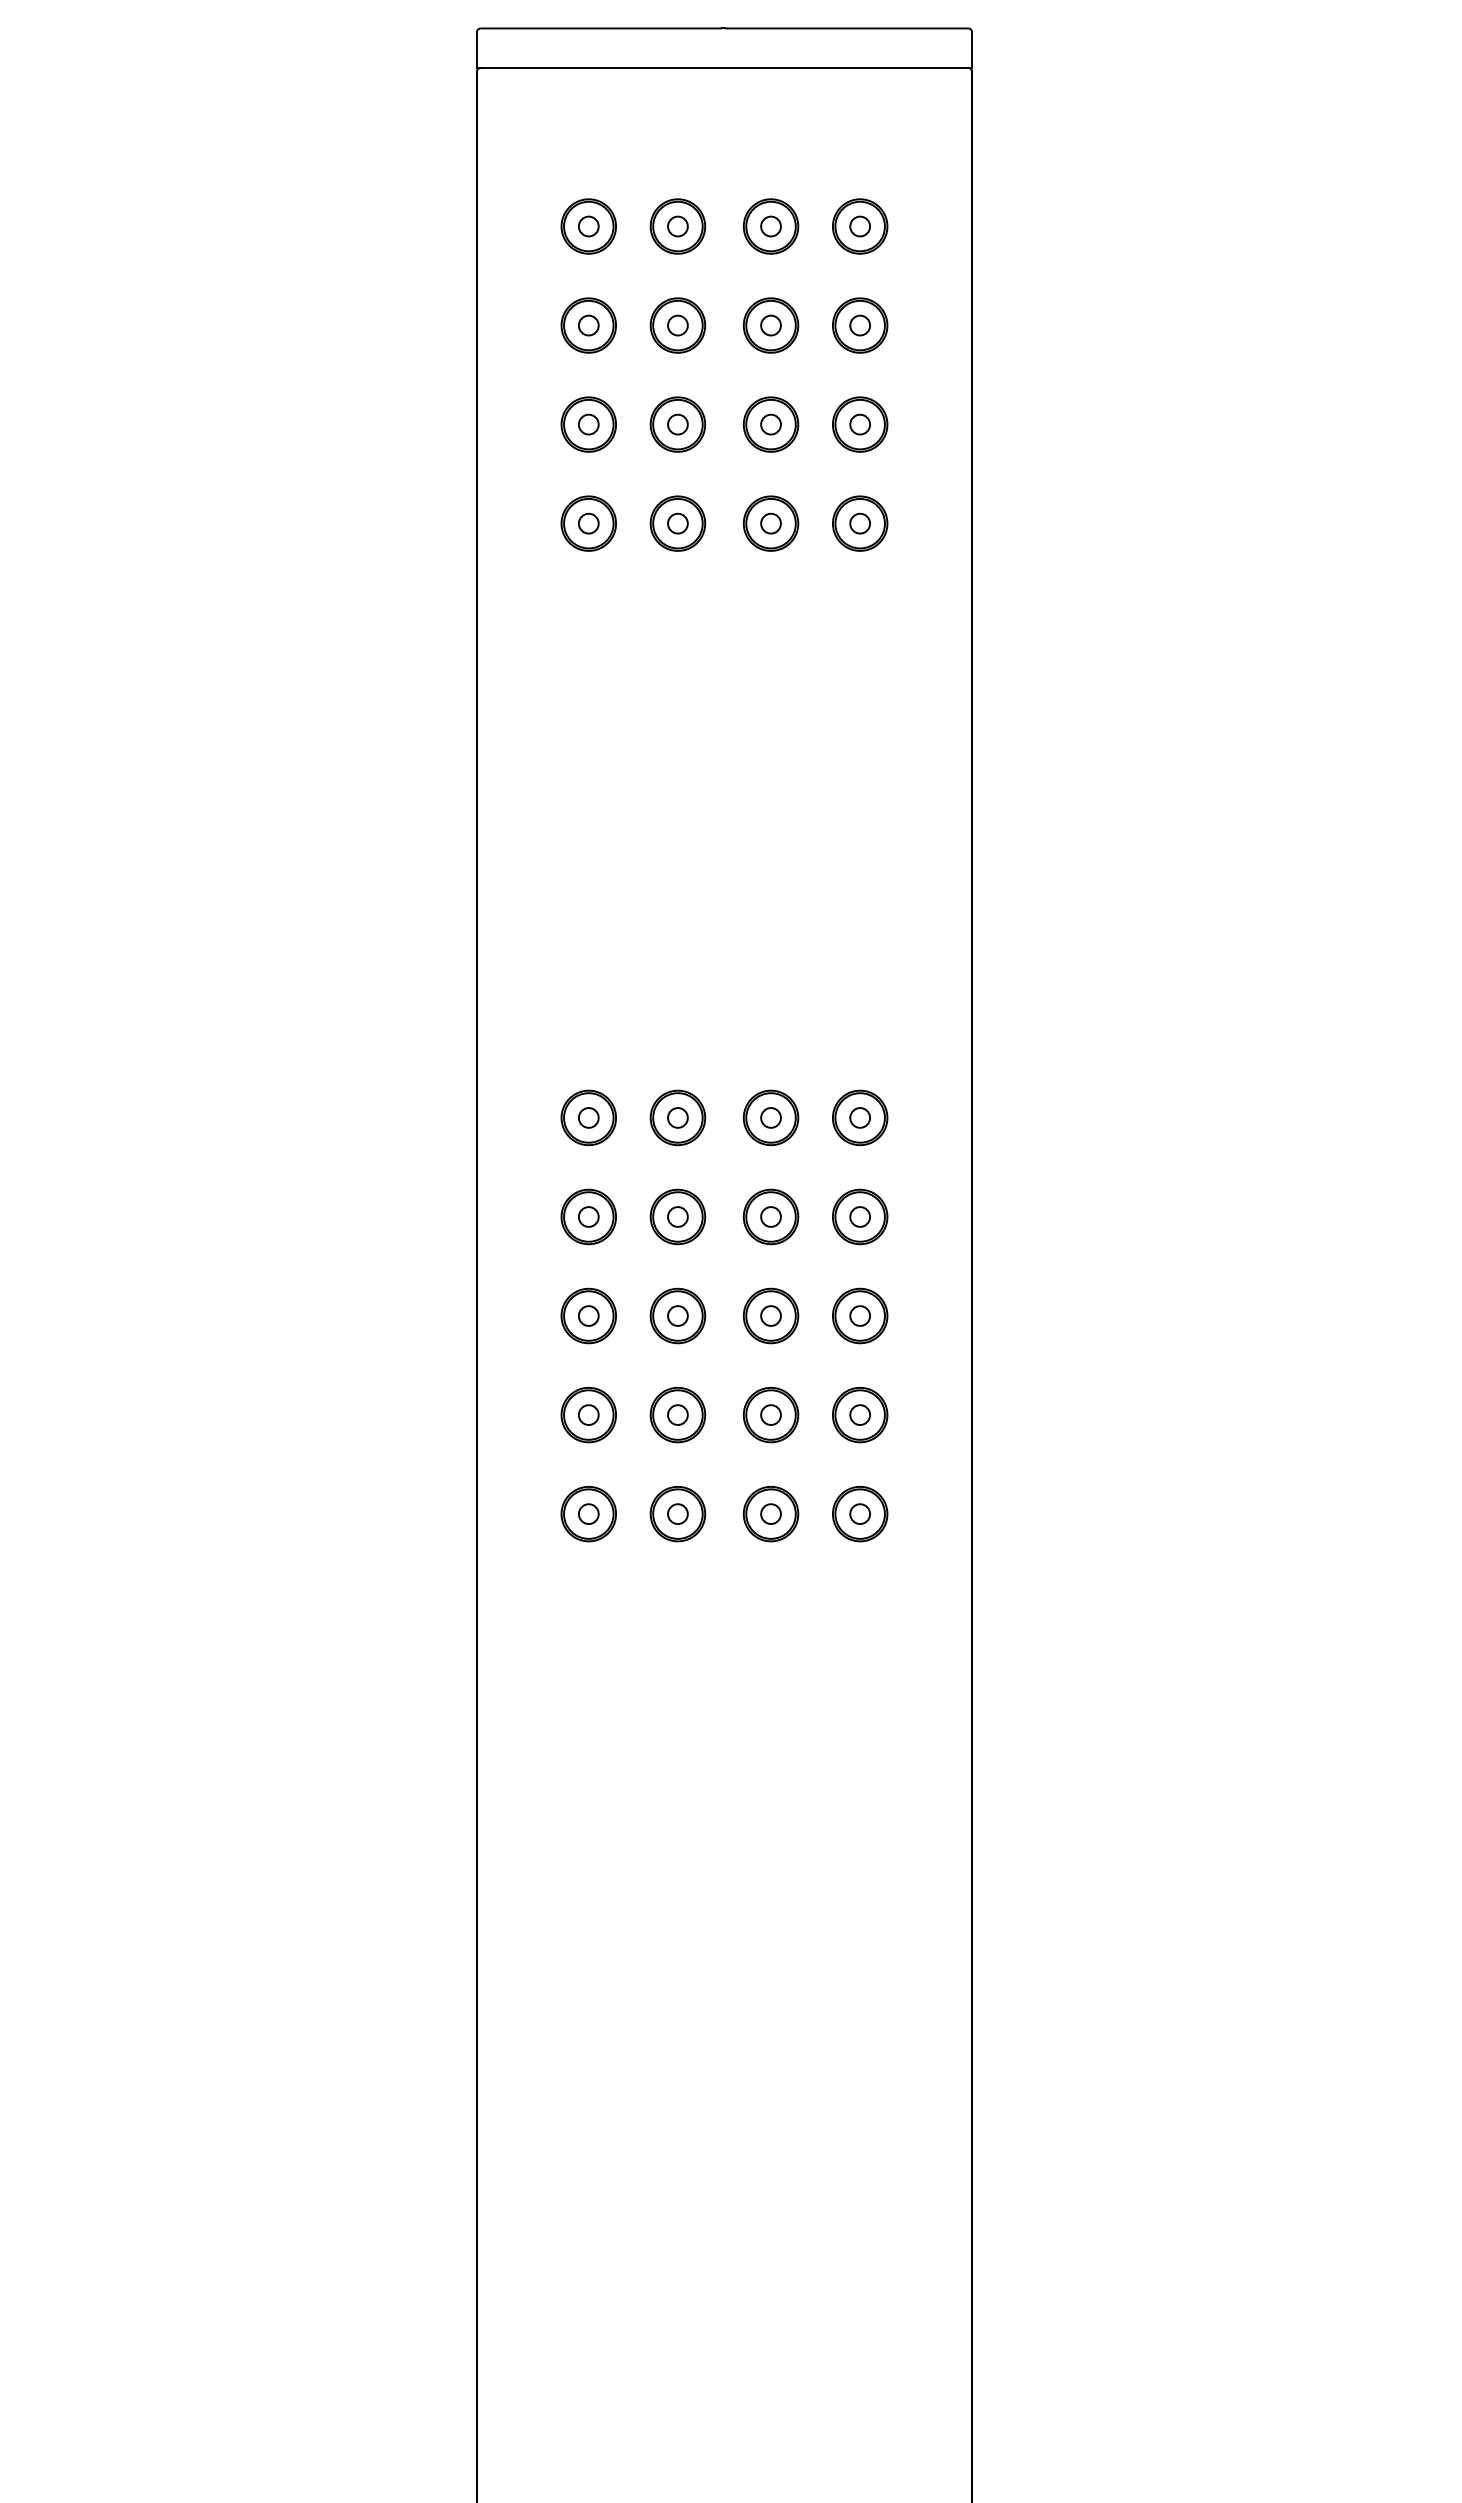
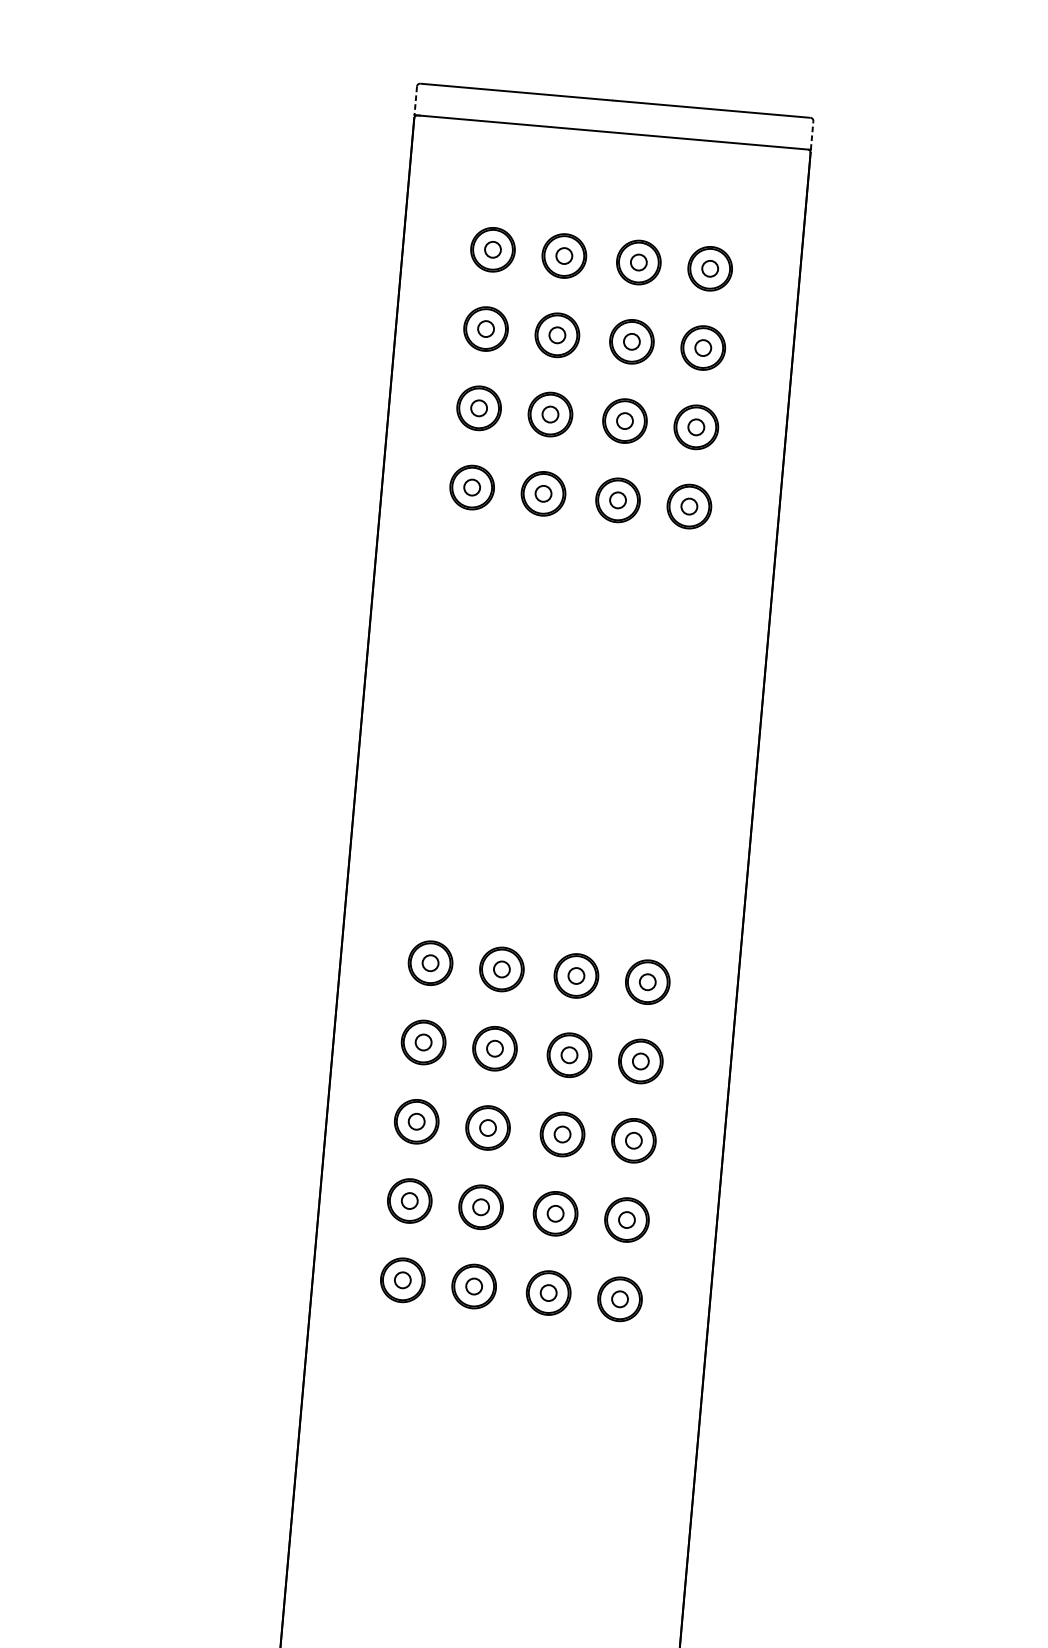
line: (476, 50) -> (415, 101), solid -> dashed
line: (972, 50) -> (812, 135), solid -> dashed

